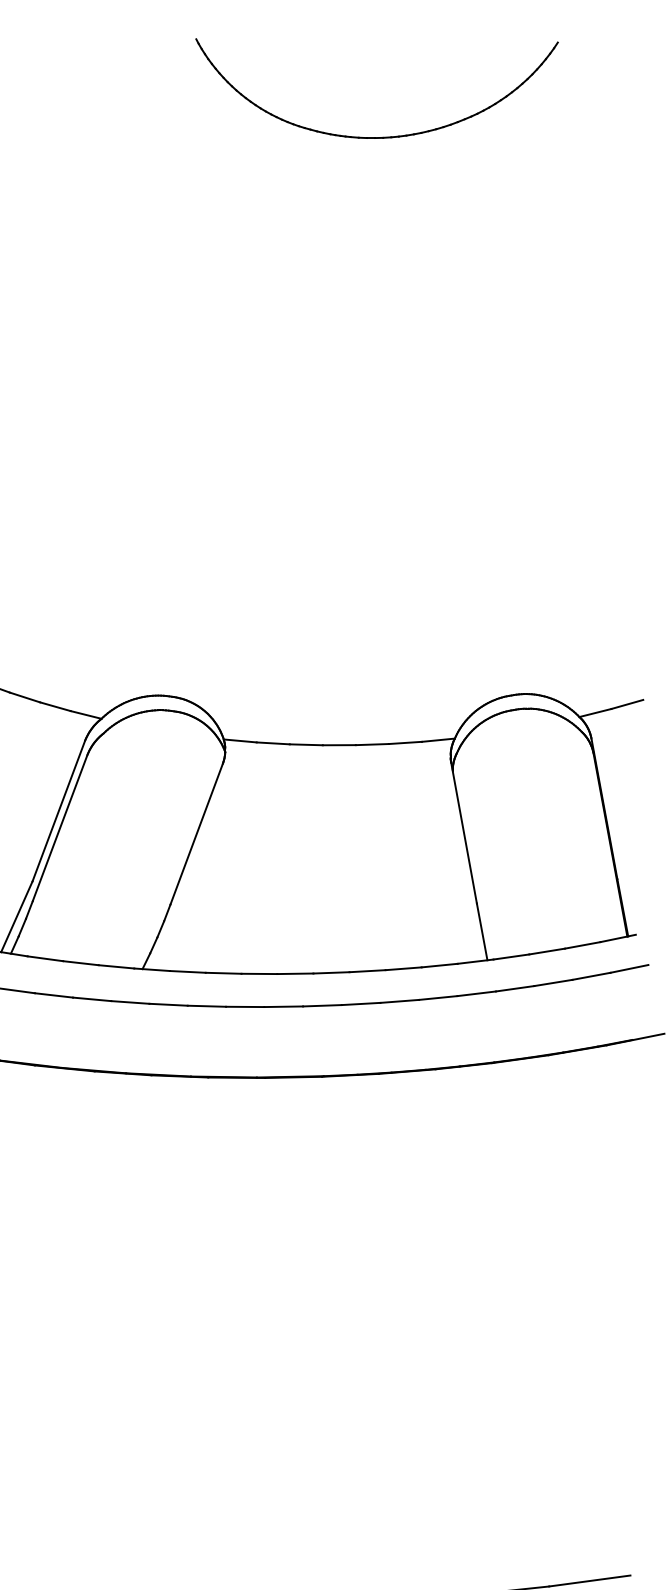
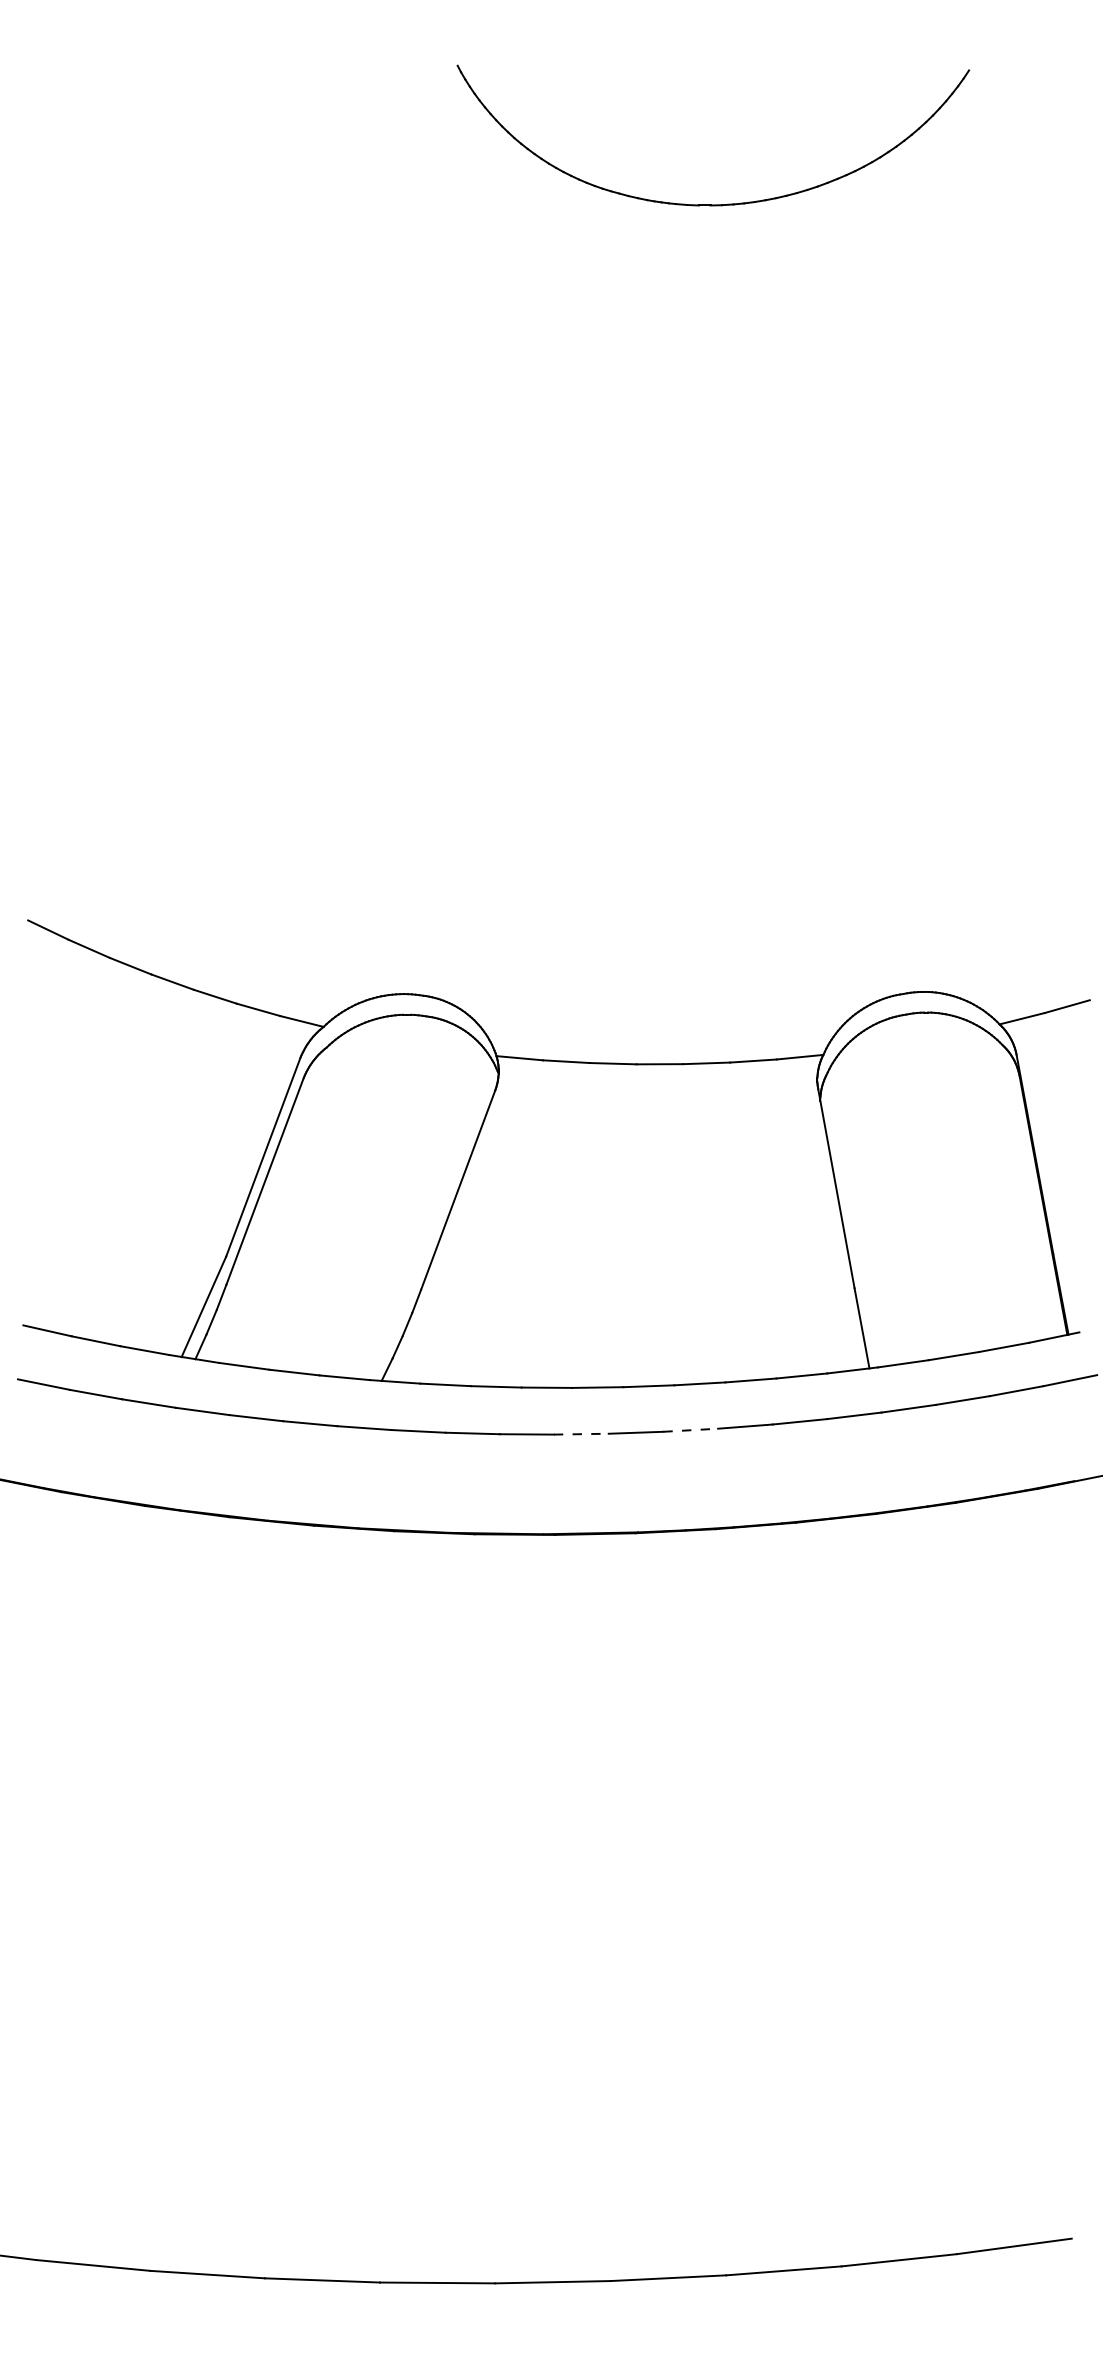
line: (361, 1004) -> (691, 1430), solid -> dashed
line: (283, 1006) -> (581, 1434), solid -> dashed

